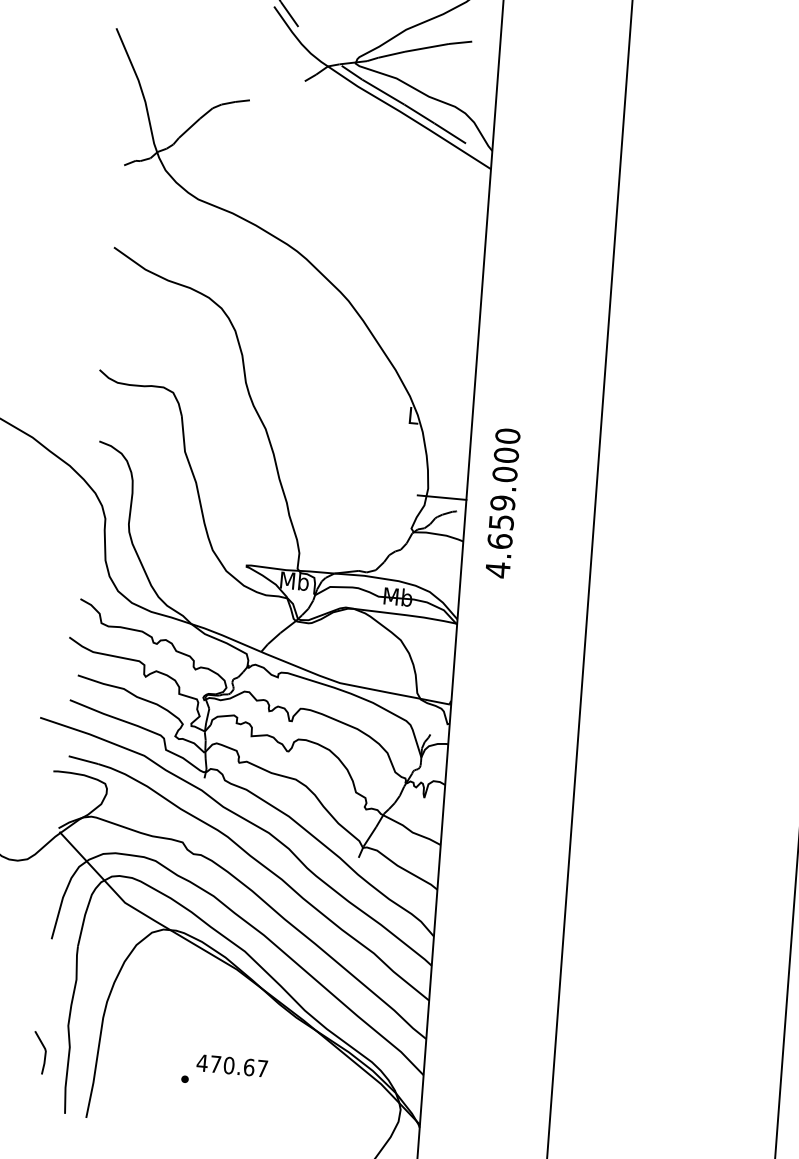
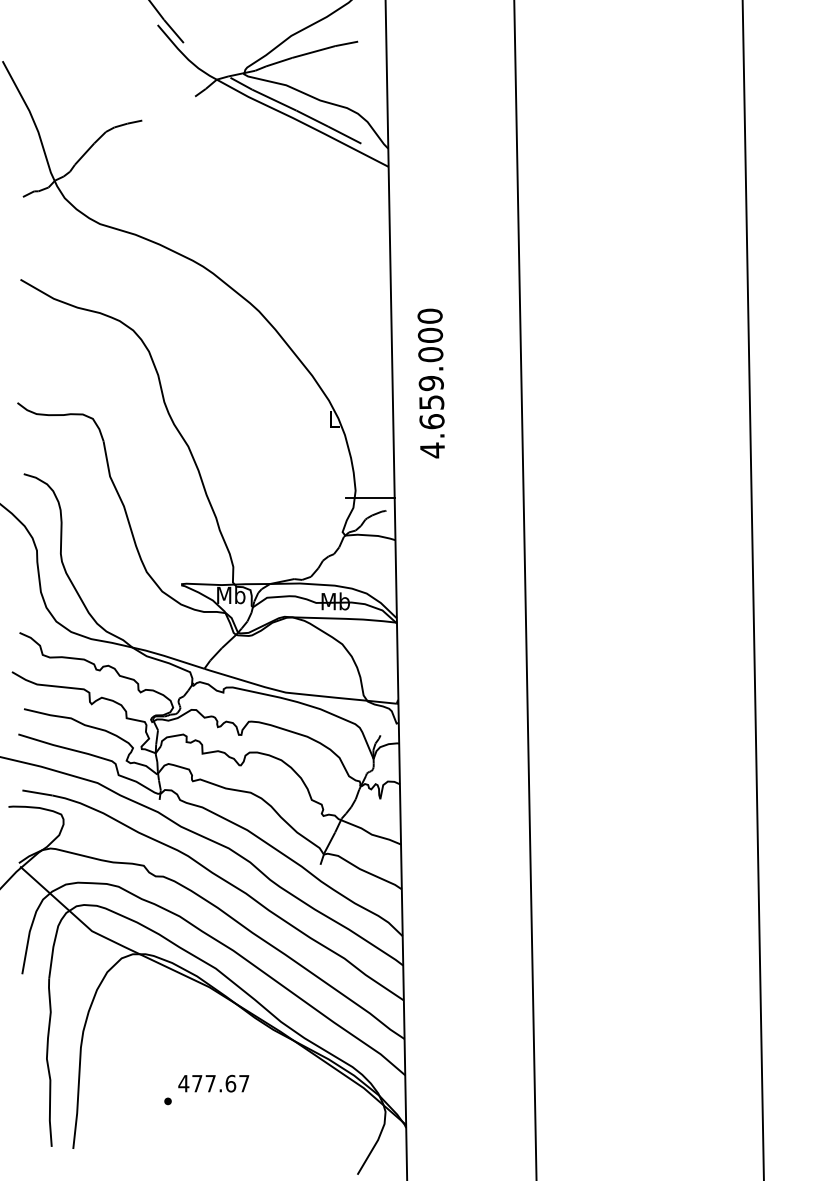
text: (502, 503) -> (430, 383), moved
line: (44, 1054) -> (25, 1089), removed
text: (228, 1065) -> (210, 1083), 470.67 -> 477.67

